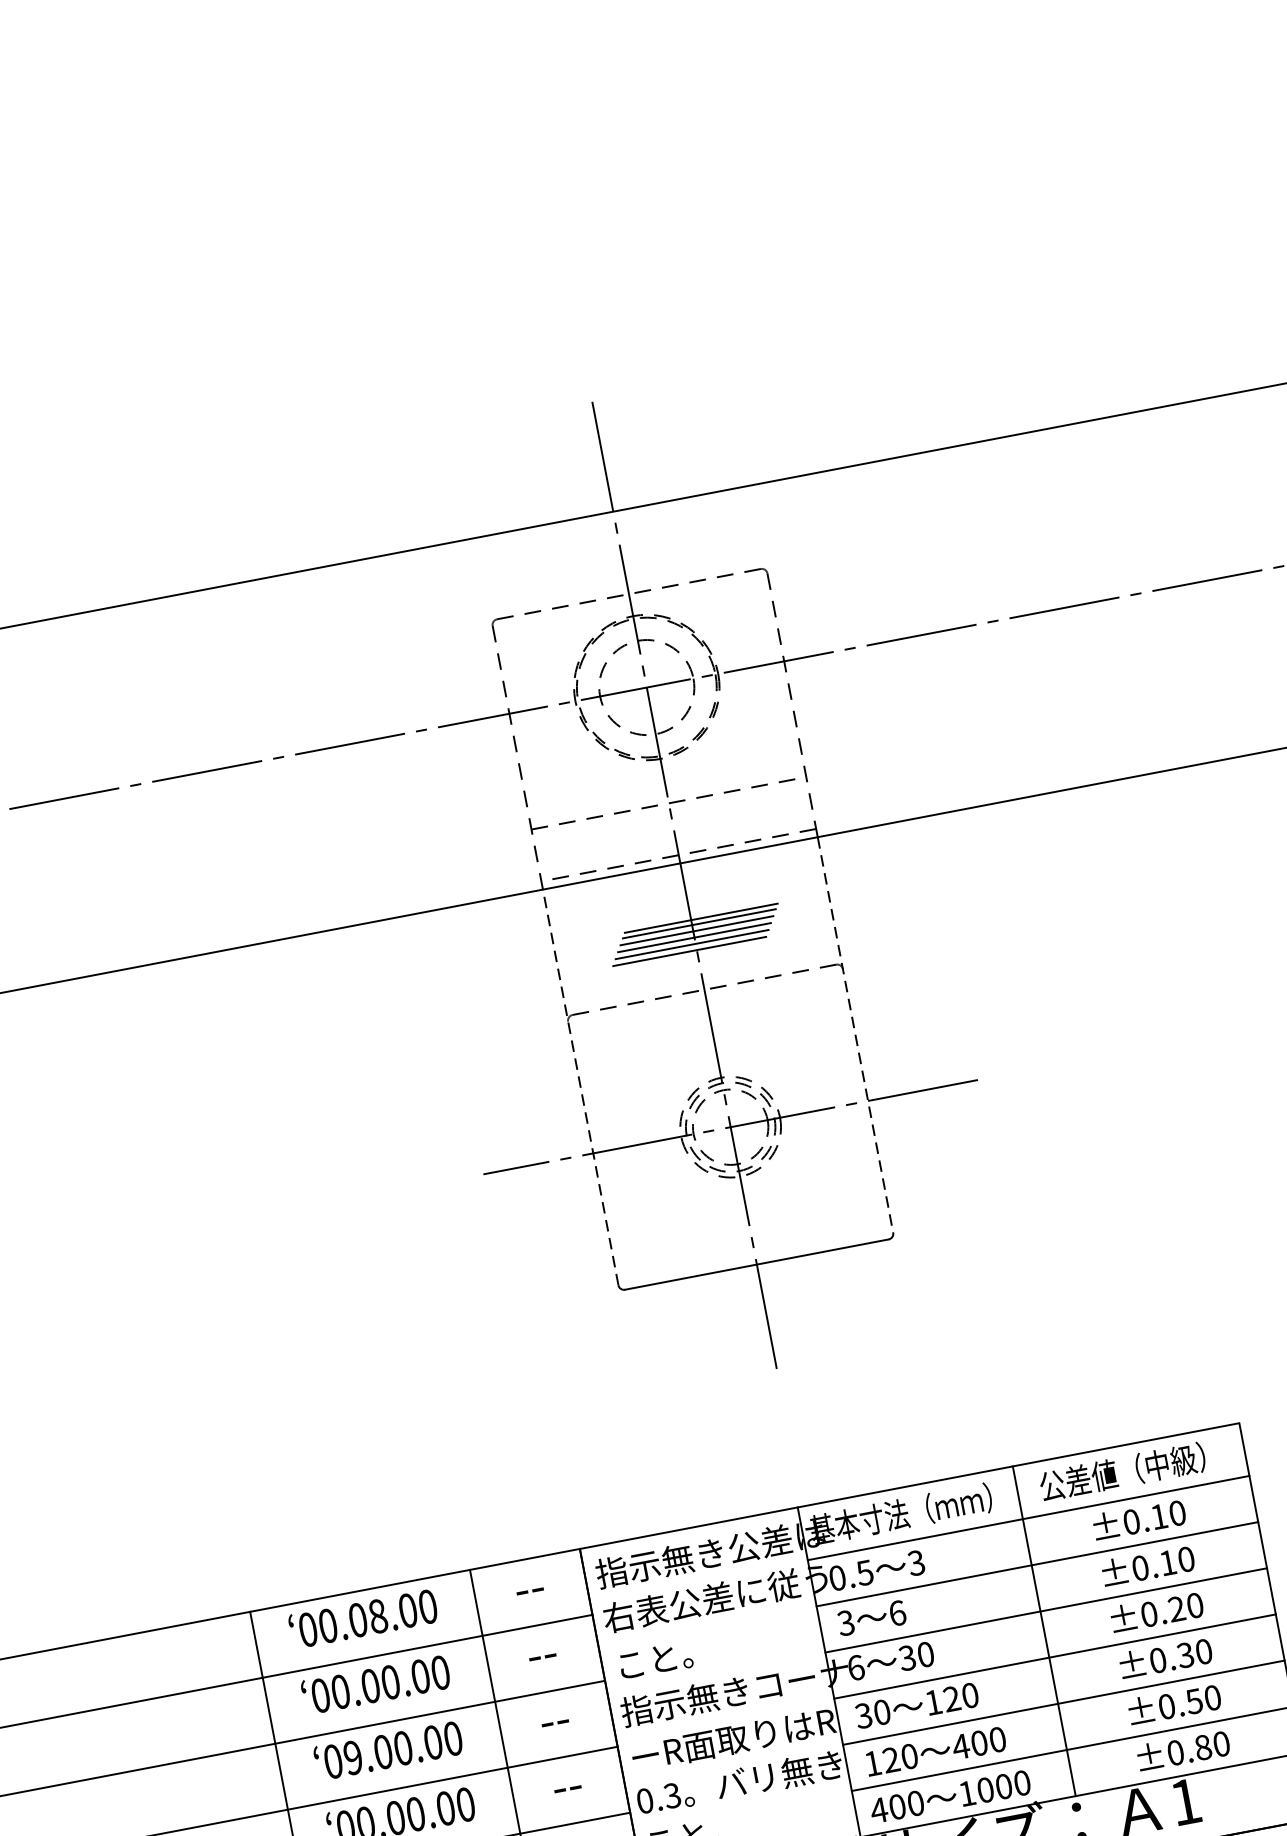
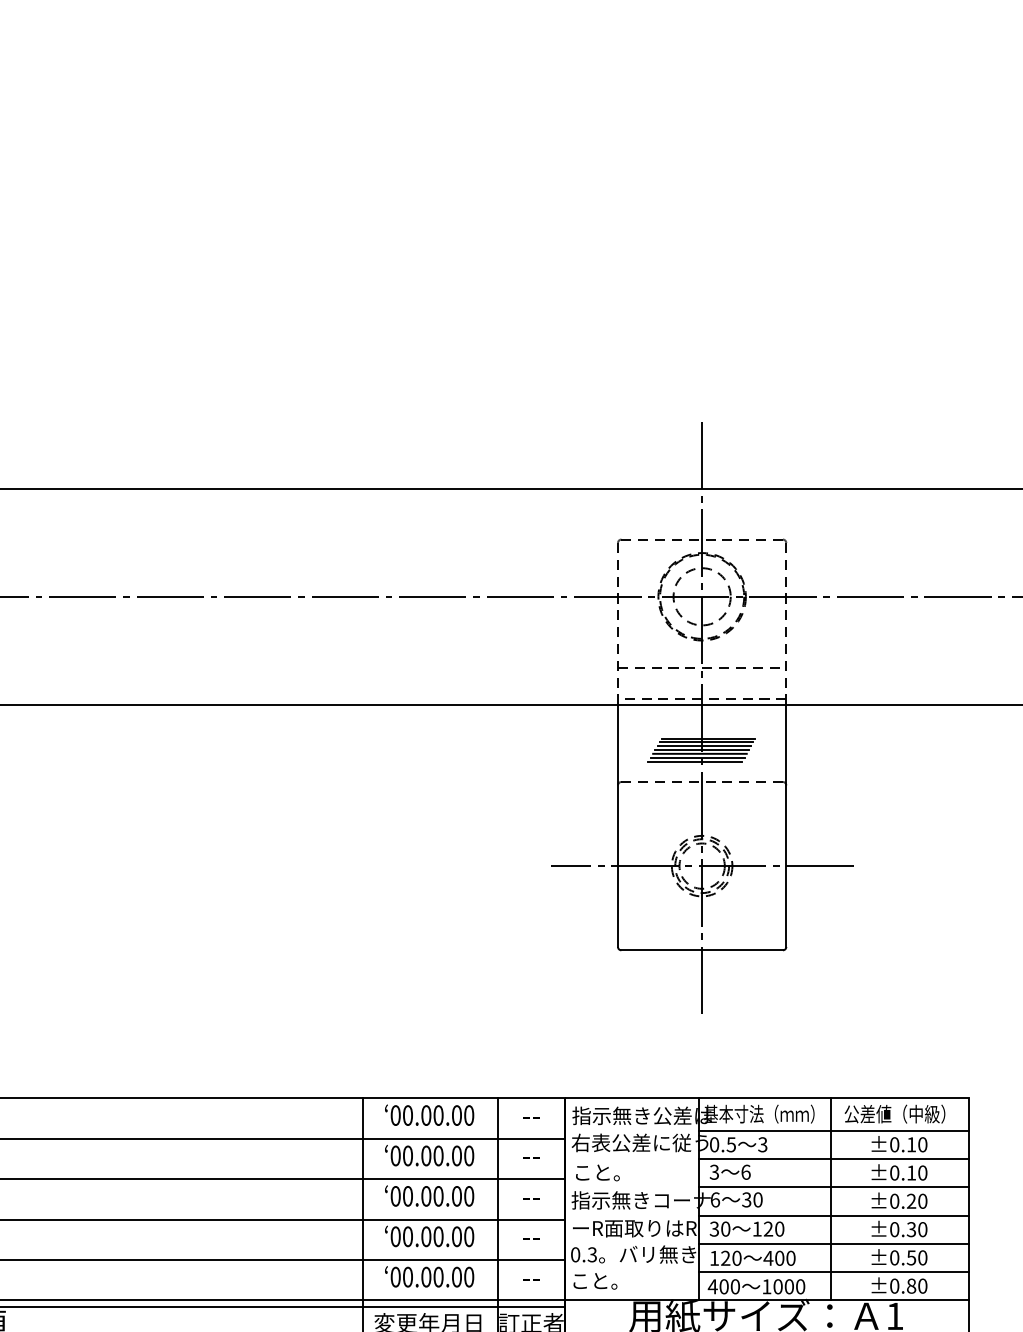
line: (685, 960) -> (694, 762), added
line: (856, 1036) -> (786, 826), dashed -> solid
line: (579, 1087) -> (617, 825), dashed -> solid
text: (377, 1616) -> (438, 1115), 00.08.00 -> 00.00.00
text: (352, 1758) -> (407, 1196), 09.00.00 -> 00.00.00

